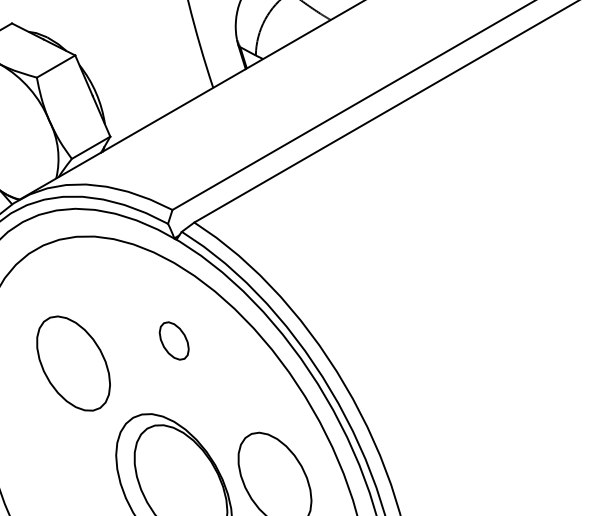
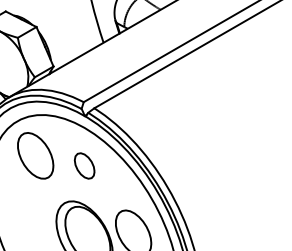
part: (173, 340) -> (84, 165), size x1.4
part: (73, 362) -> (35, 155), moved

